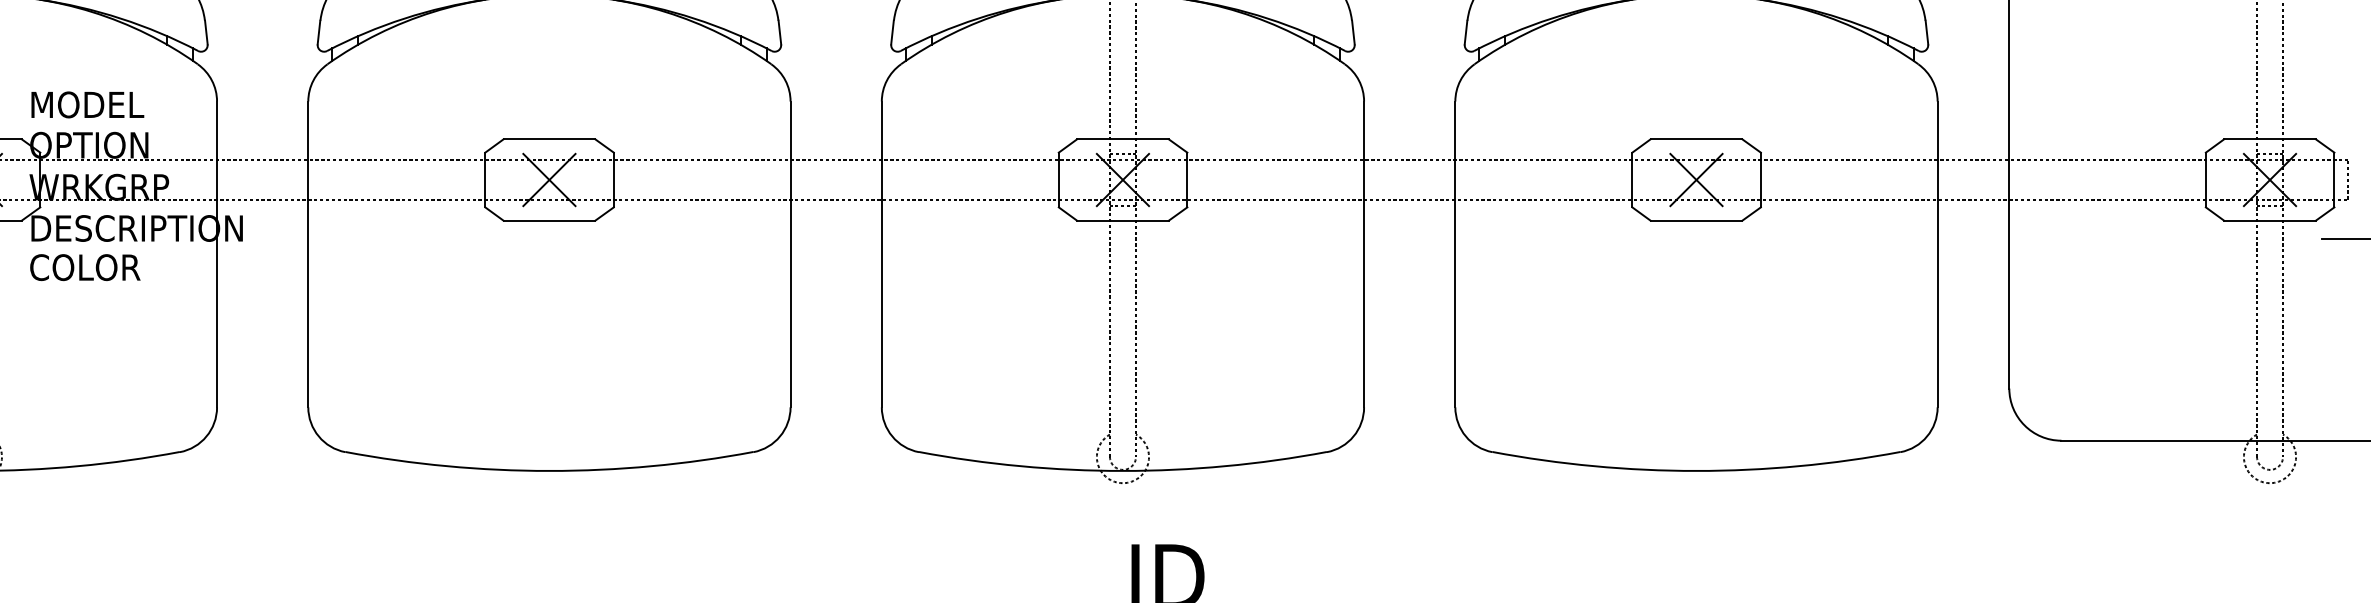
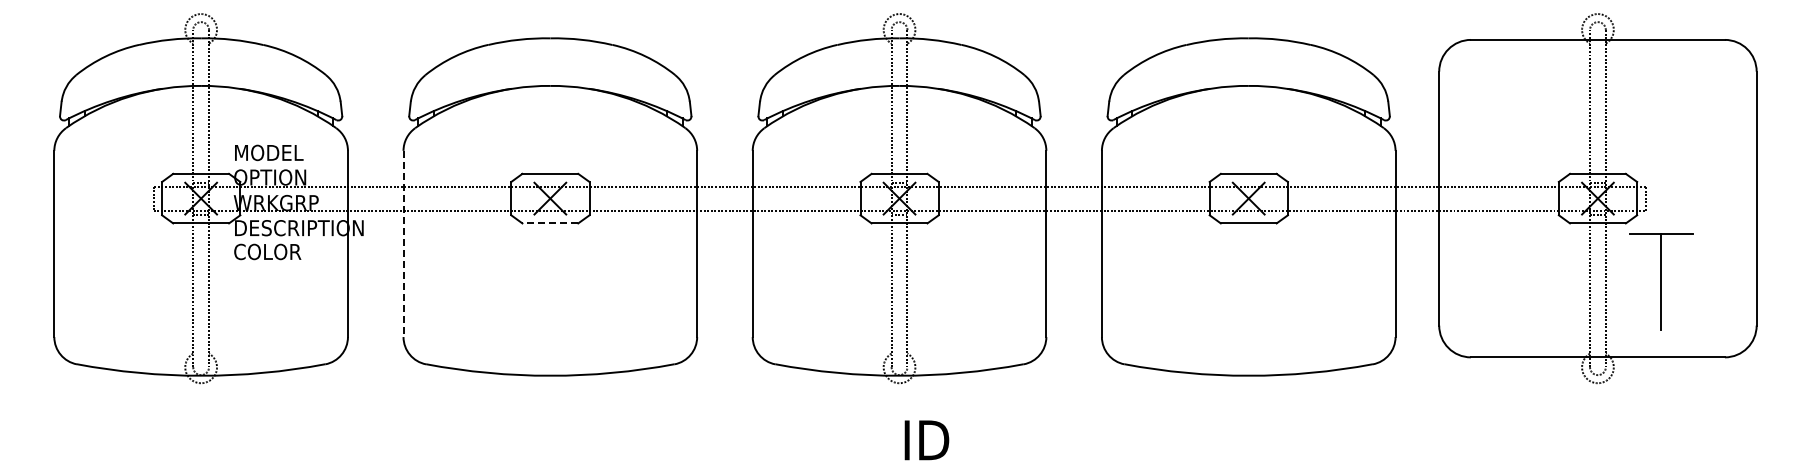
line: (549, 220) -> (550, 223), solid -> dashed
line: (308, 255) -> (403, 244), solid -> dashed

